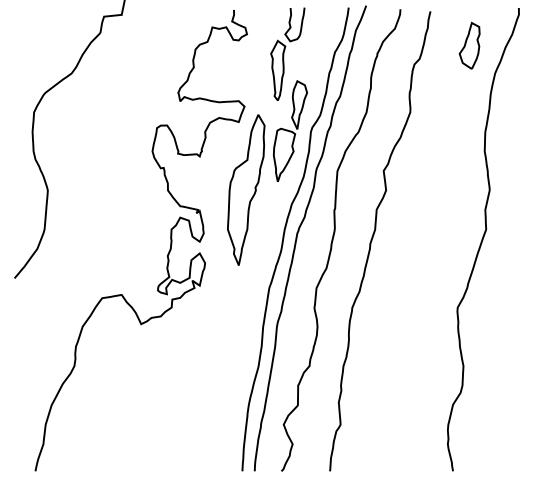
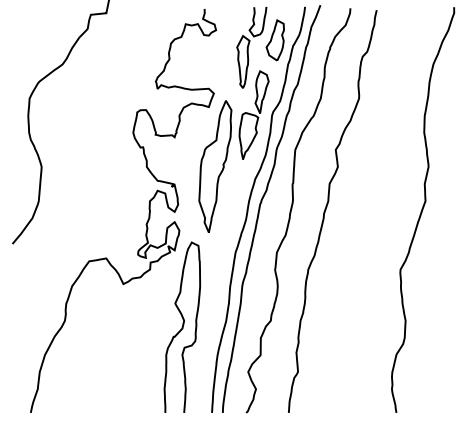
part: (469, 45) -> (275, 40), moved
curve: (208, 373) -> (182, 327), added

